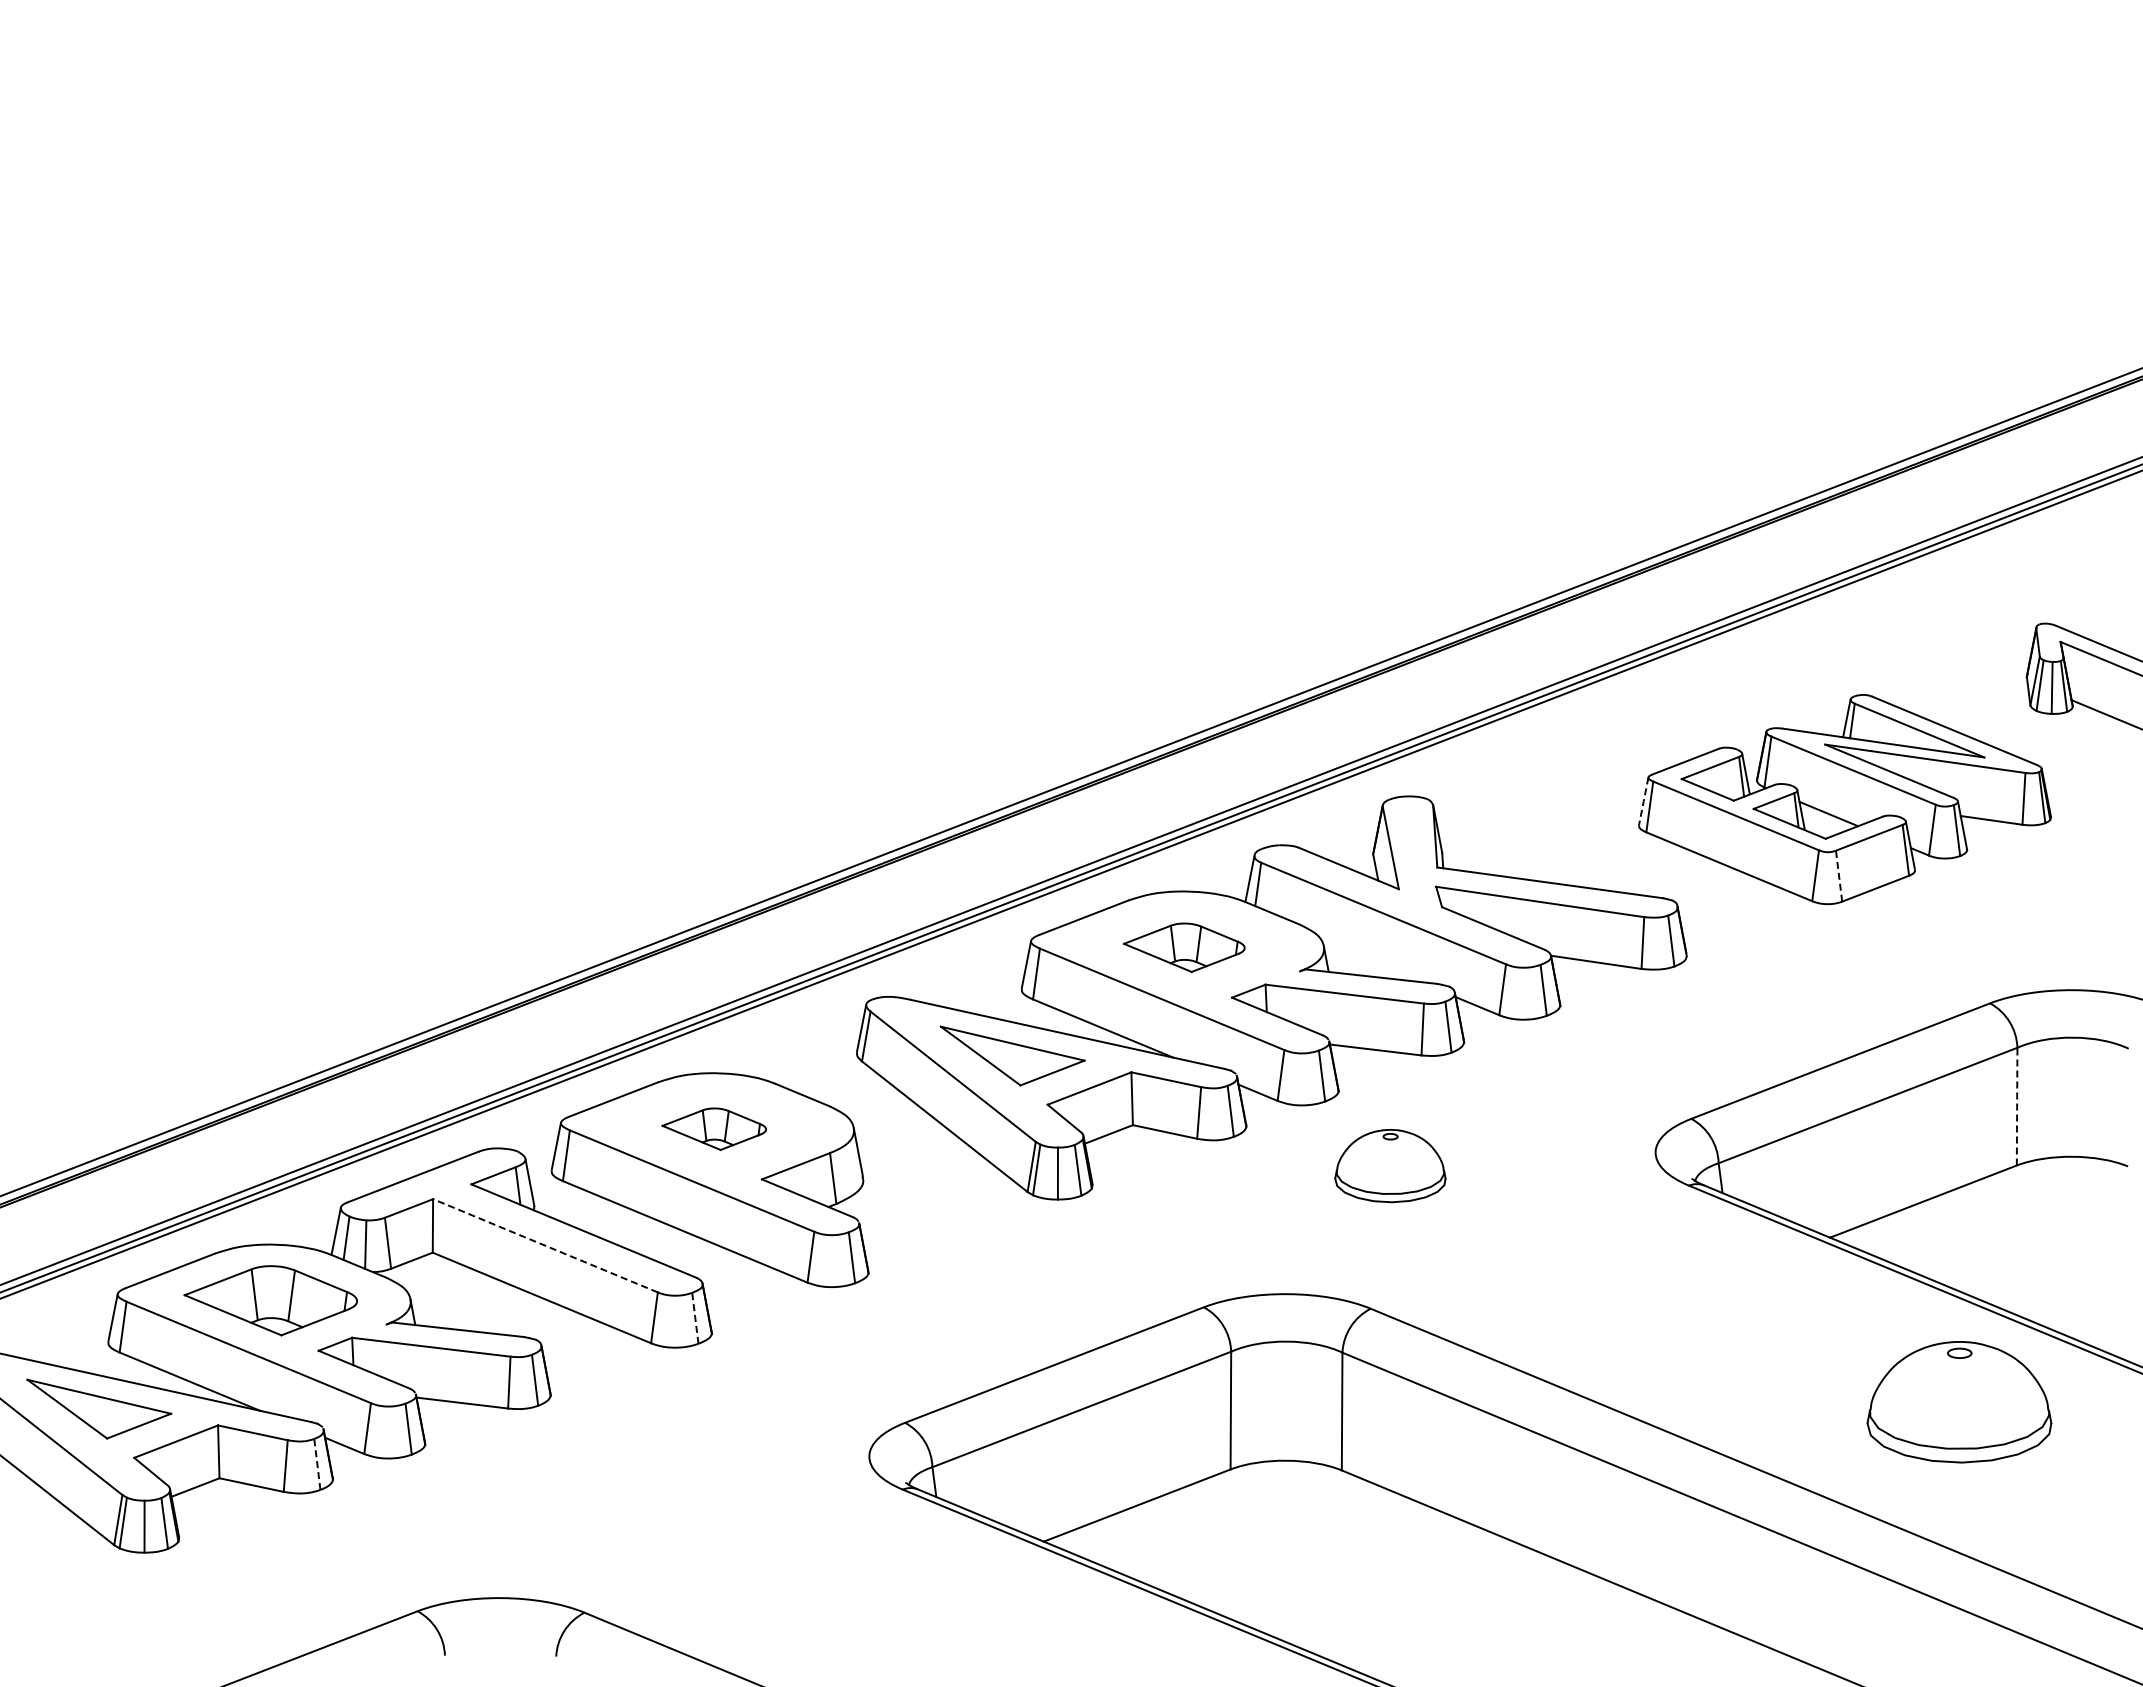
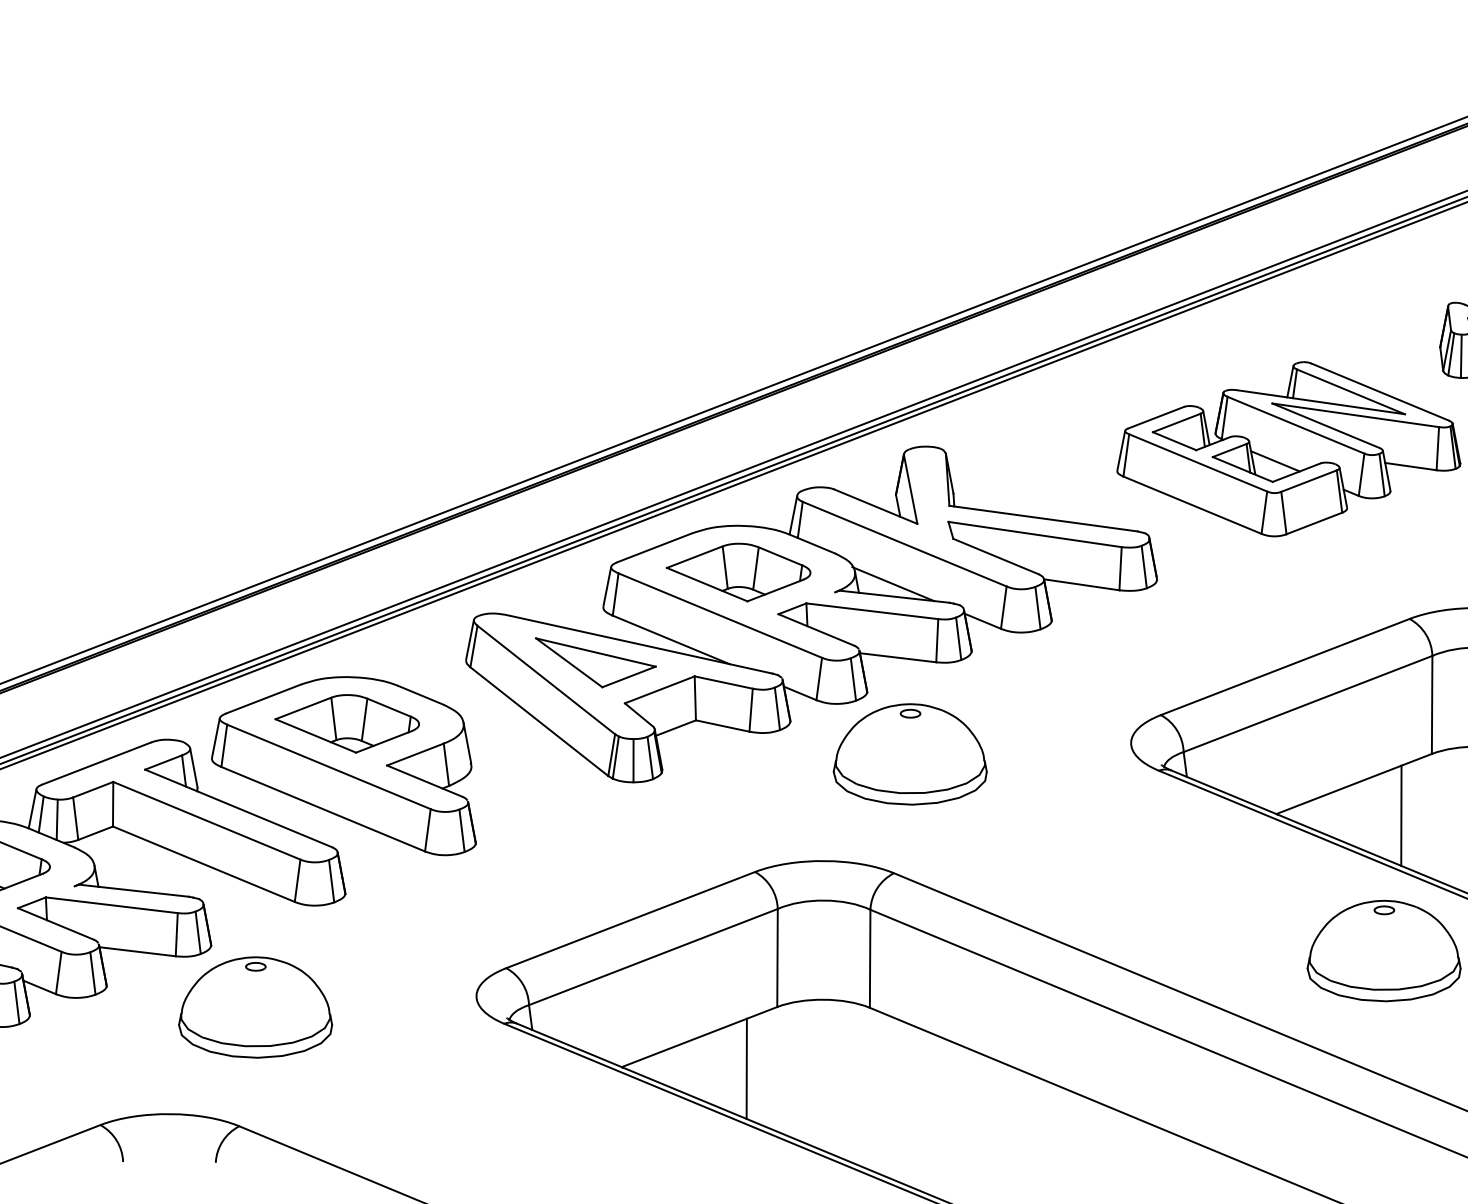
line: (1643, 801) -> (1121, 450), dashed -> solid
line: (1839, 876) -> (1284, 513), dashed -> solid
part: (1184, 947) -> (738, 572), size x1.43
line: (1369, 961) -> (892, 584), added
line: (2017, 1106) -> (1432, 704), dashed -> solid
part: (714, 1128) -> (347, 723), size x1.67
part: (1390, 1165) -> (910, 753), size x1.67
line: (1980, 1239) -> (1401, 815), added
line: (545, 1245) -> (206, 820), dashed -> solid
line: (695, 1318) -> (331, 881), dashed -> solid
line: (317, 1464) -> (17, 1002), dashed -> solid
part: (603, 1469) -> (255, 1007), added
line: (1193, 1543) -> (746, 1068), added

